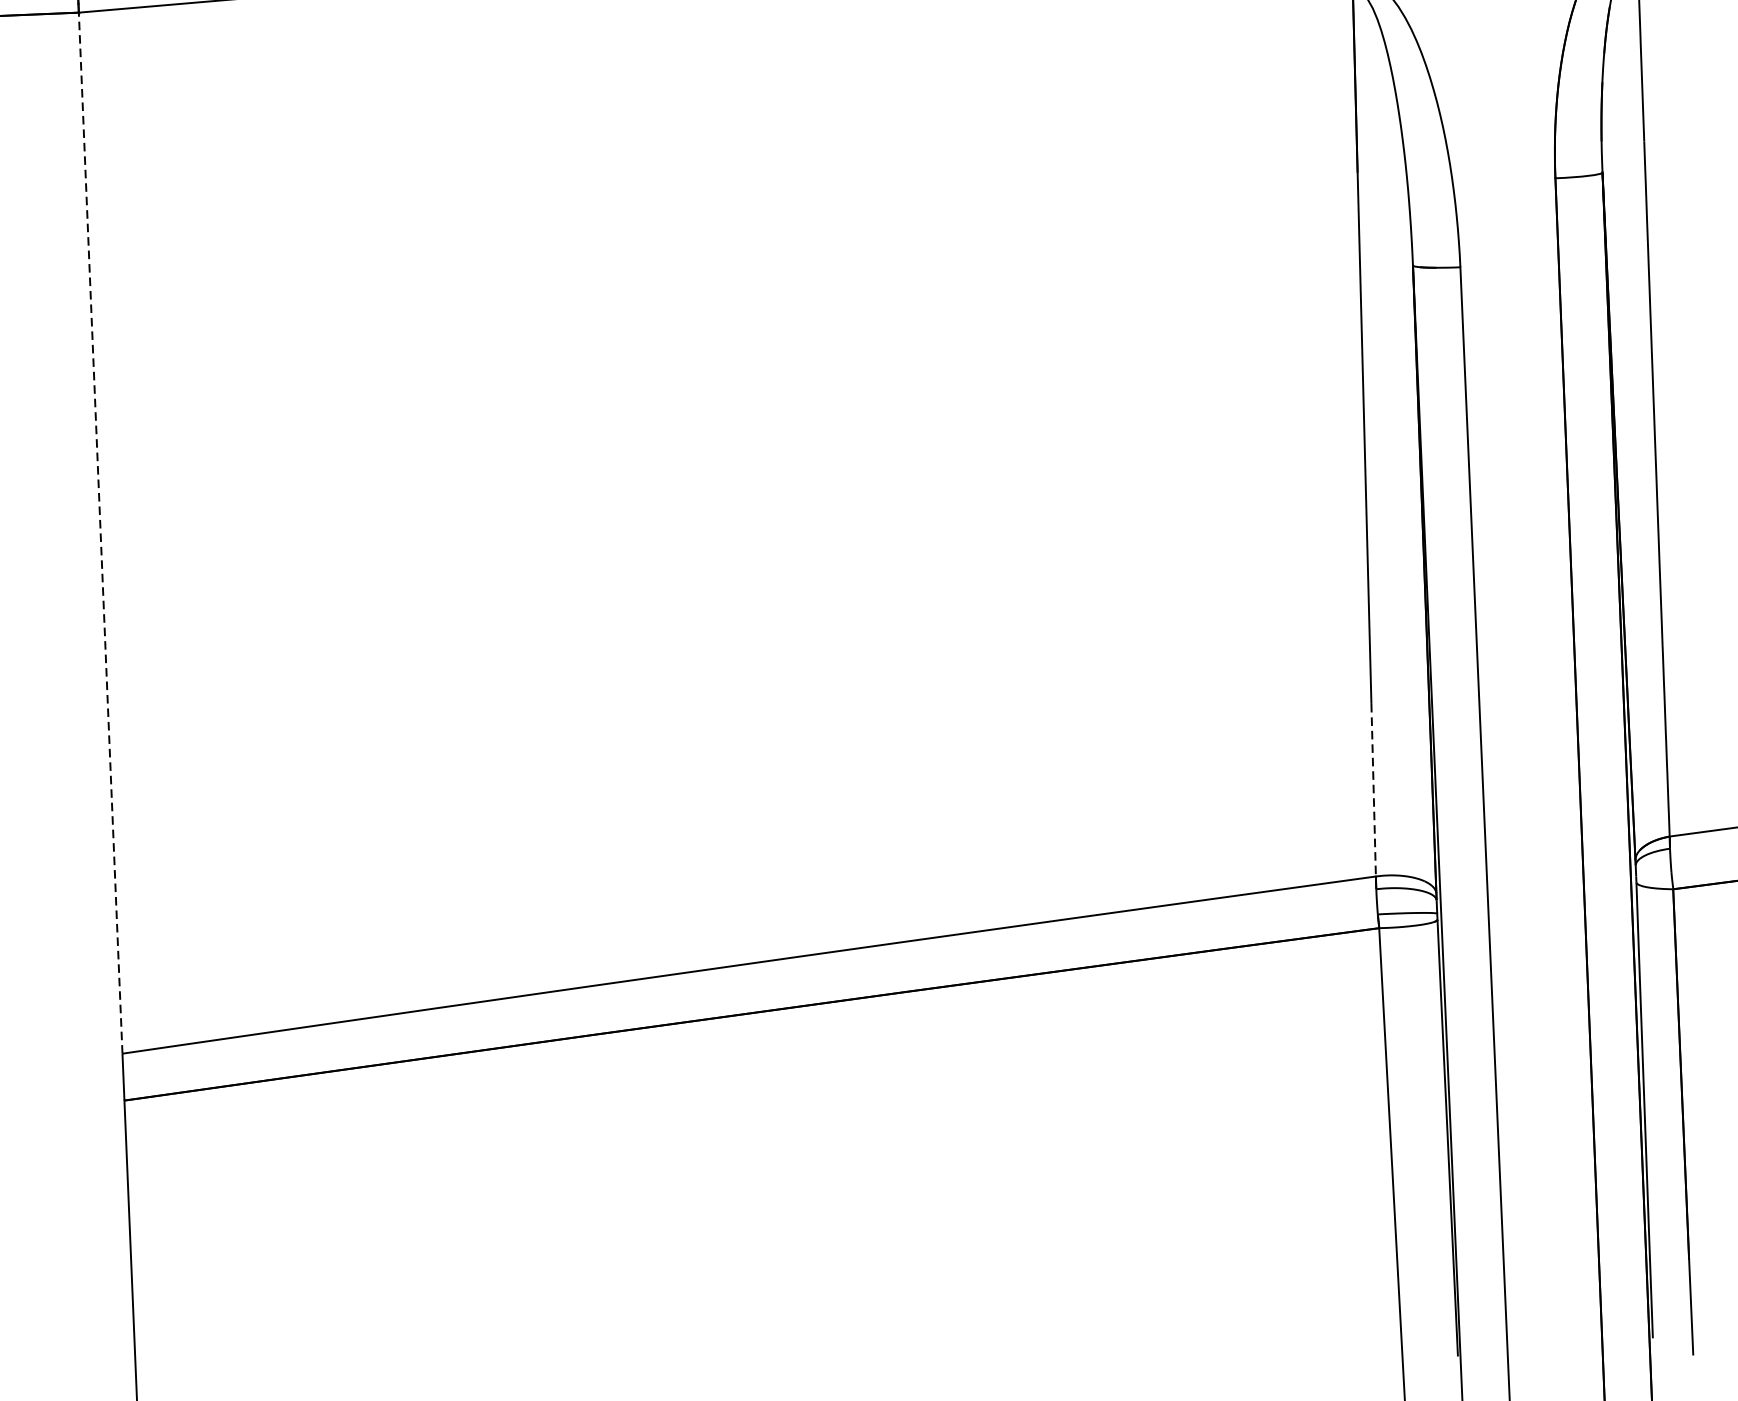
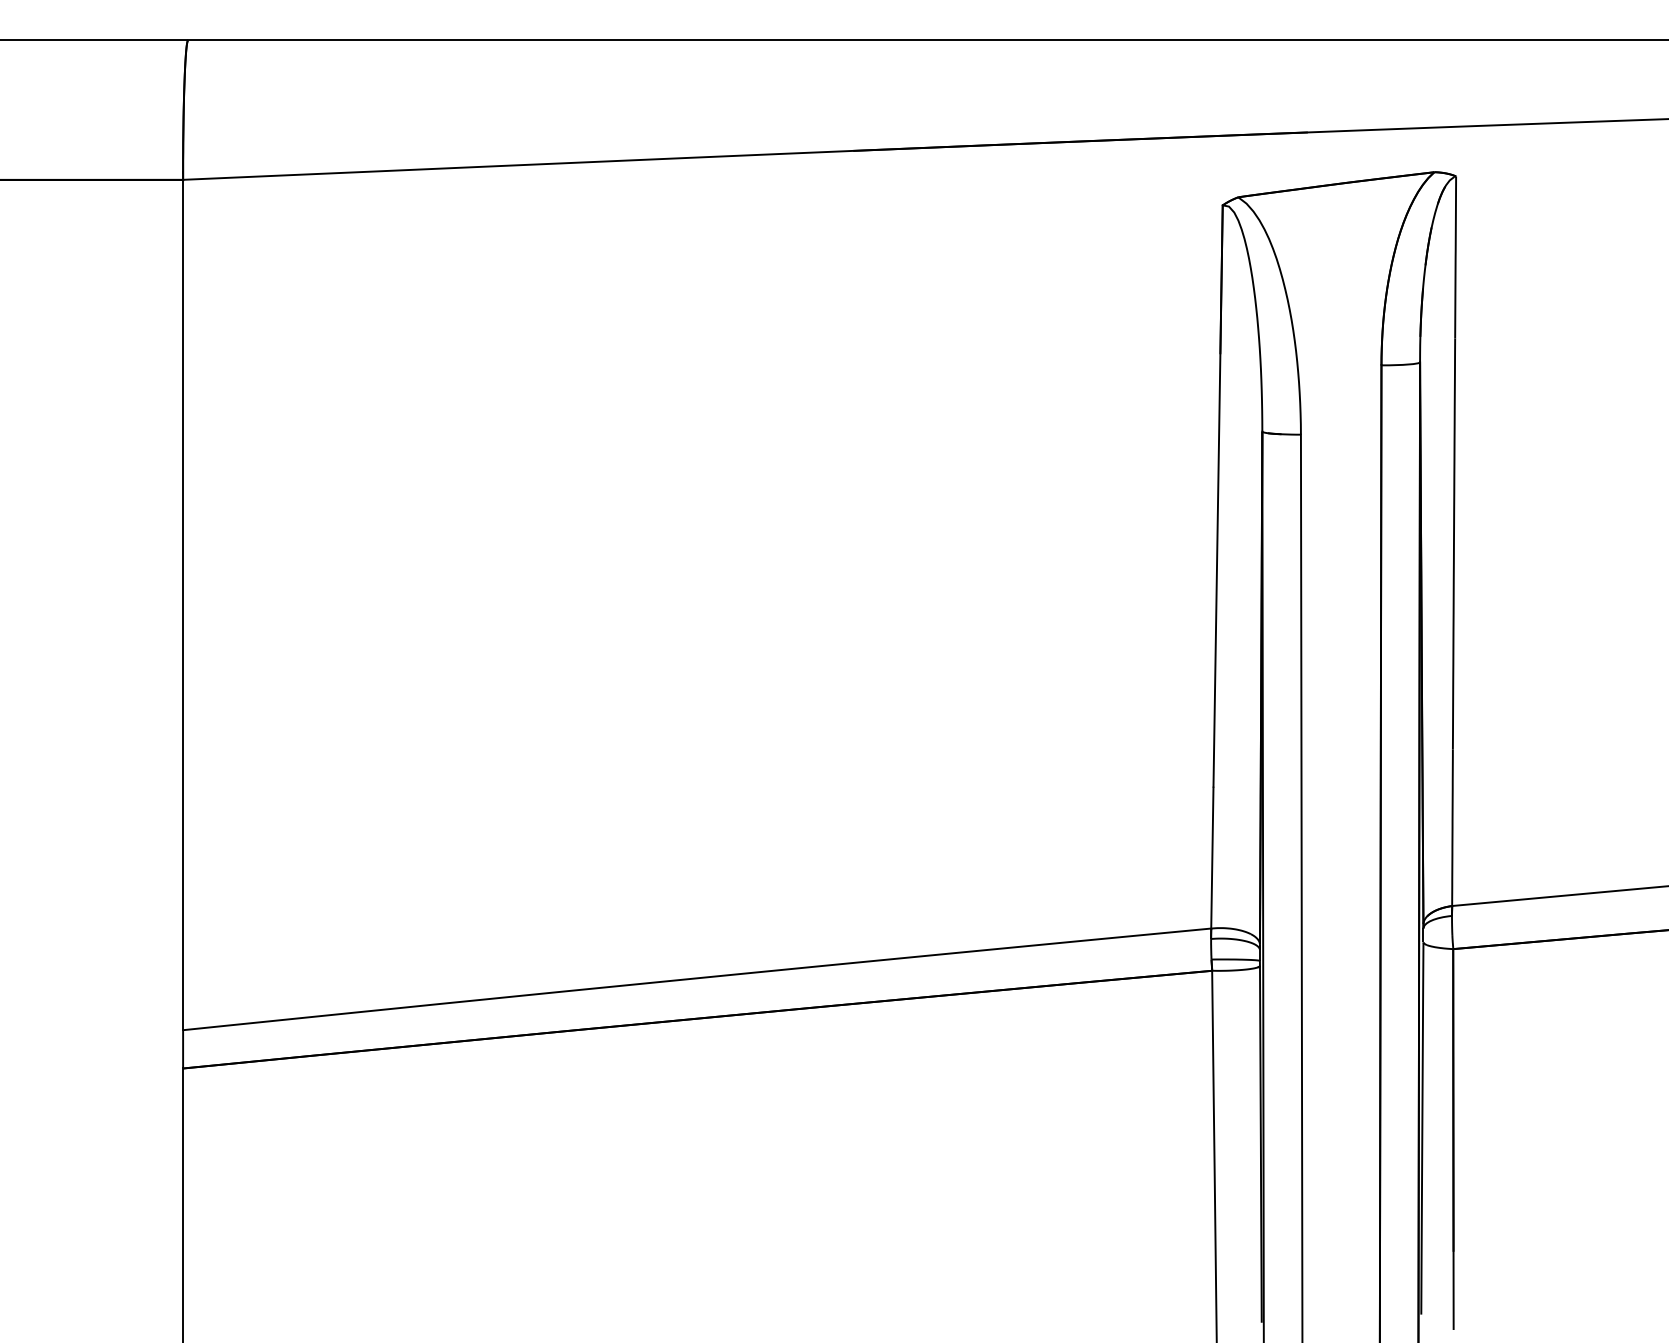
line: (101, 532) -> (183, 604), dashed -> solid
line: (1373, 790) -> (1212, 858), dashed -> solid

